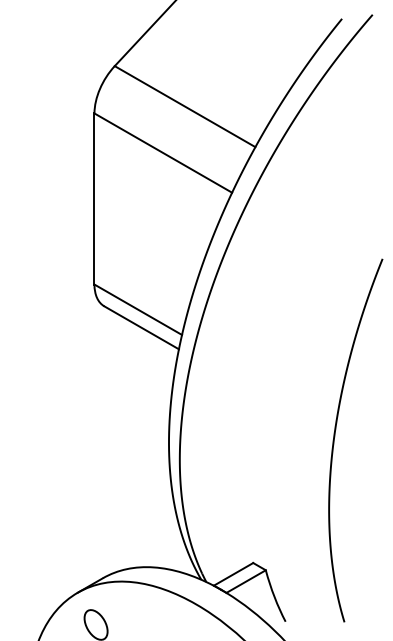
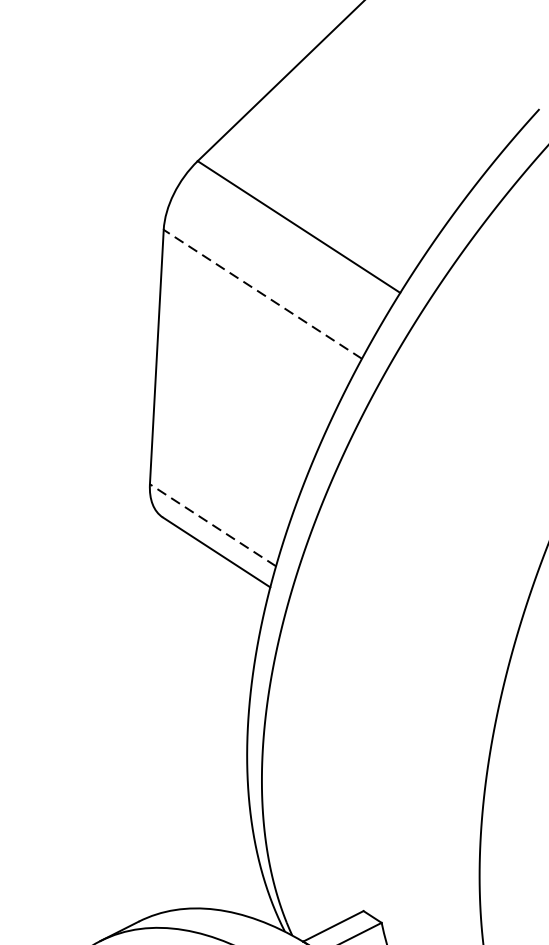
line: (162, 152) -> (261, 293), solid -> dashed
line: (138, 309) -> (213, 524), solid -> dashed

